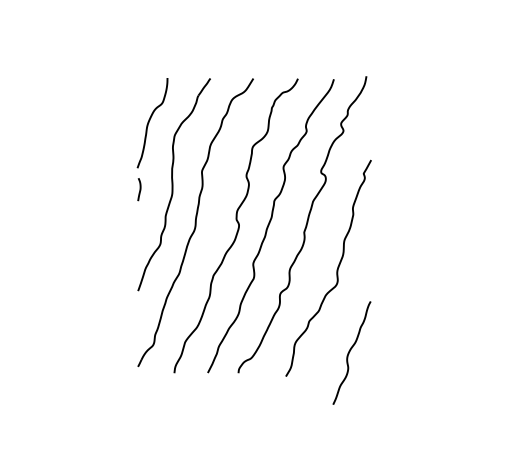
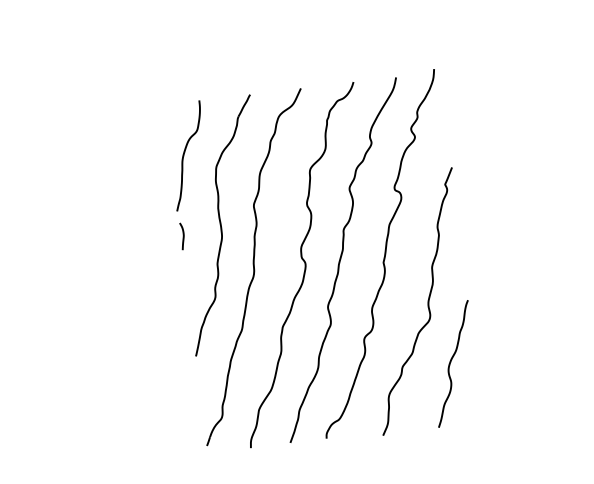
curve: (350, 351) -> (451, 362), moved

